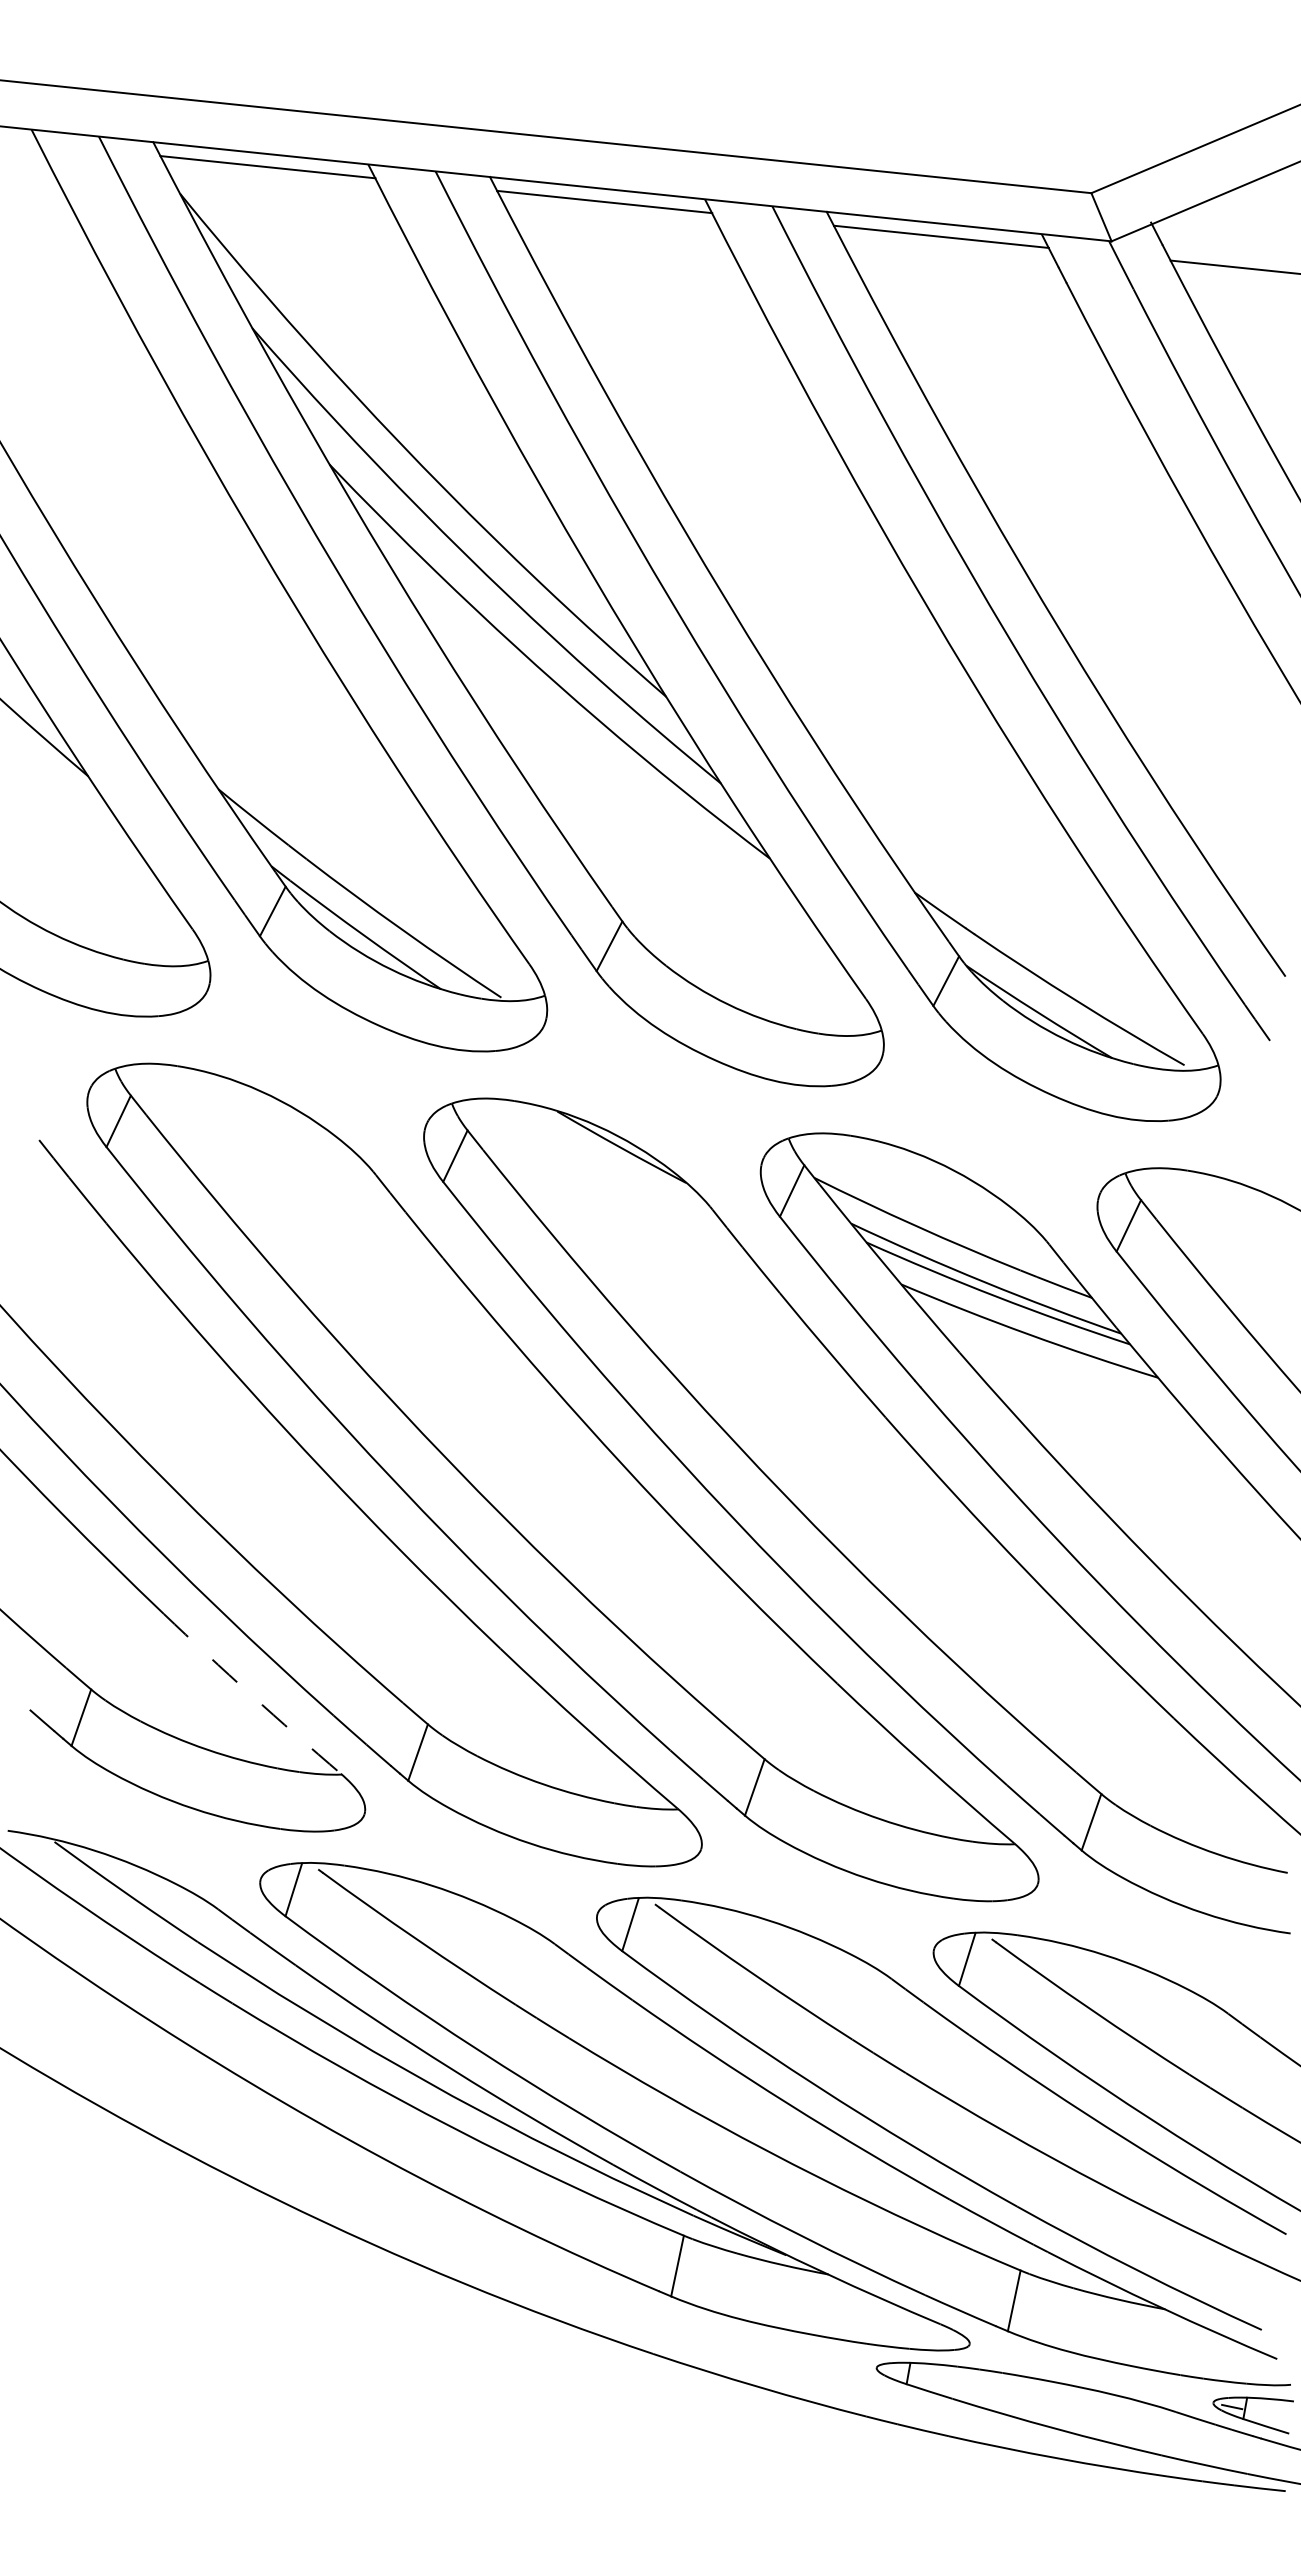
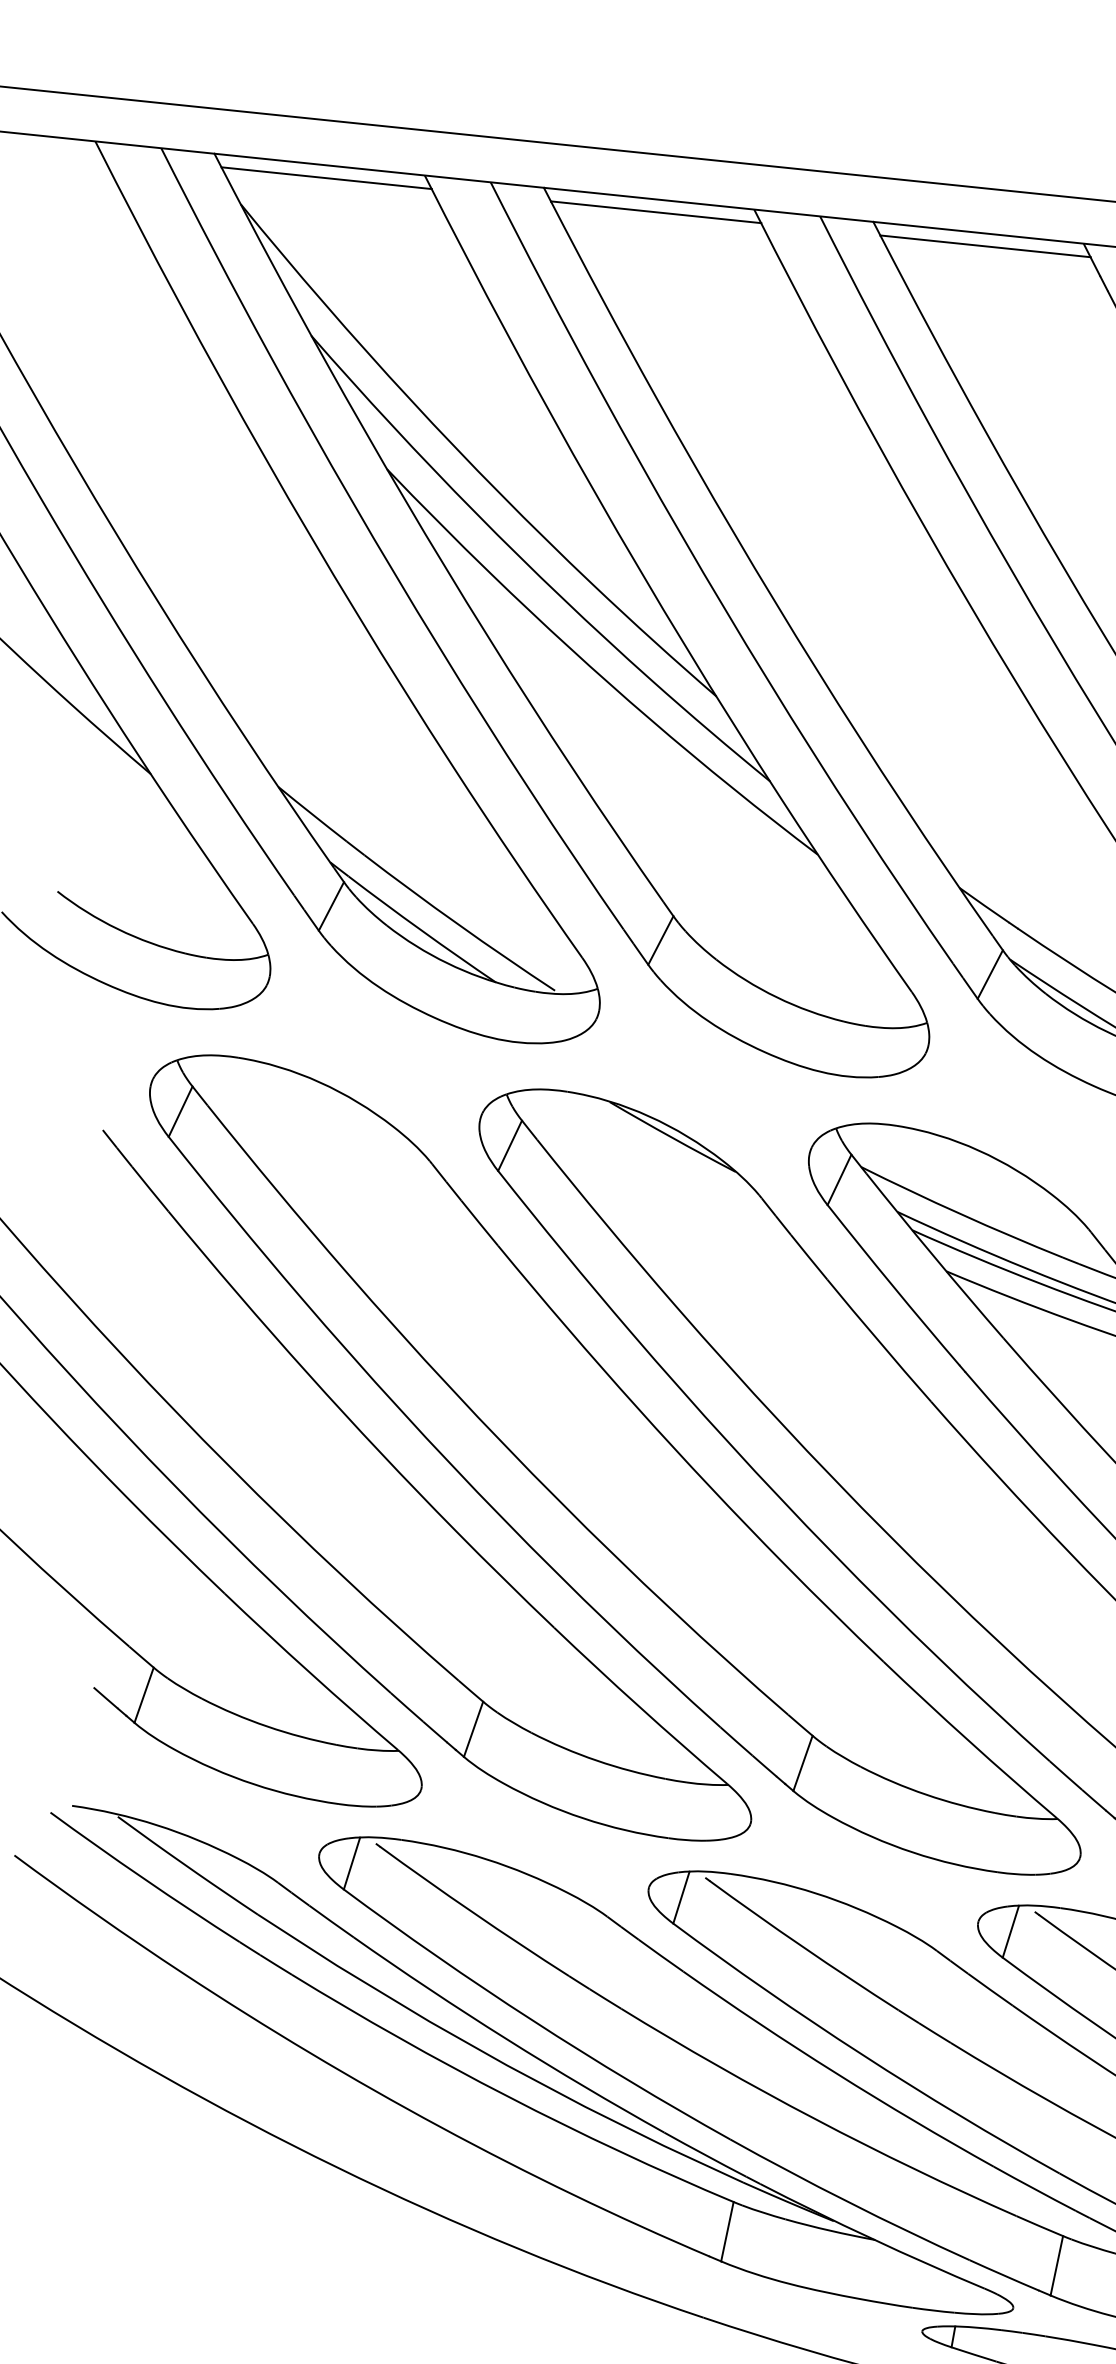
arc: (251, 1695) -> (310, 1673), dashed -> solid

